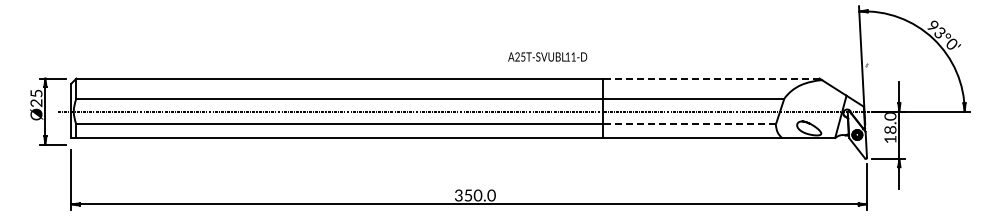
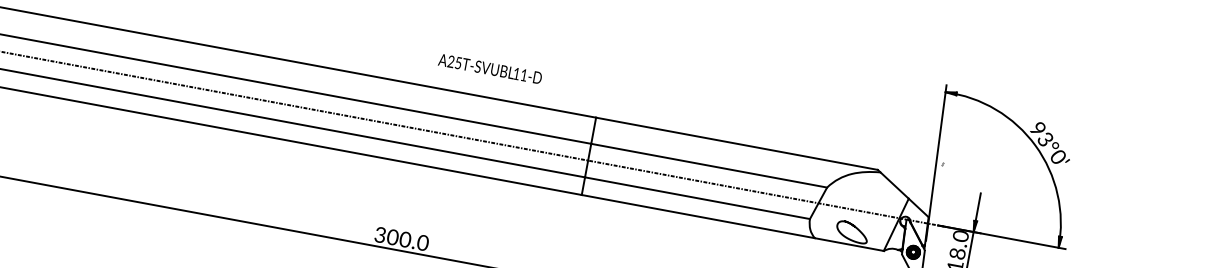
text: (547, 56) -> (490, 68), moved
line: (710, 78) -> (735, 143), dashed -> solid
line: (688, 124) -> (696, 198), dashed -> solid
text: (468, 195) -> (392, 237), 350.0 -> 300.0

